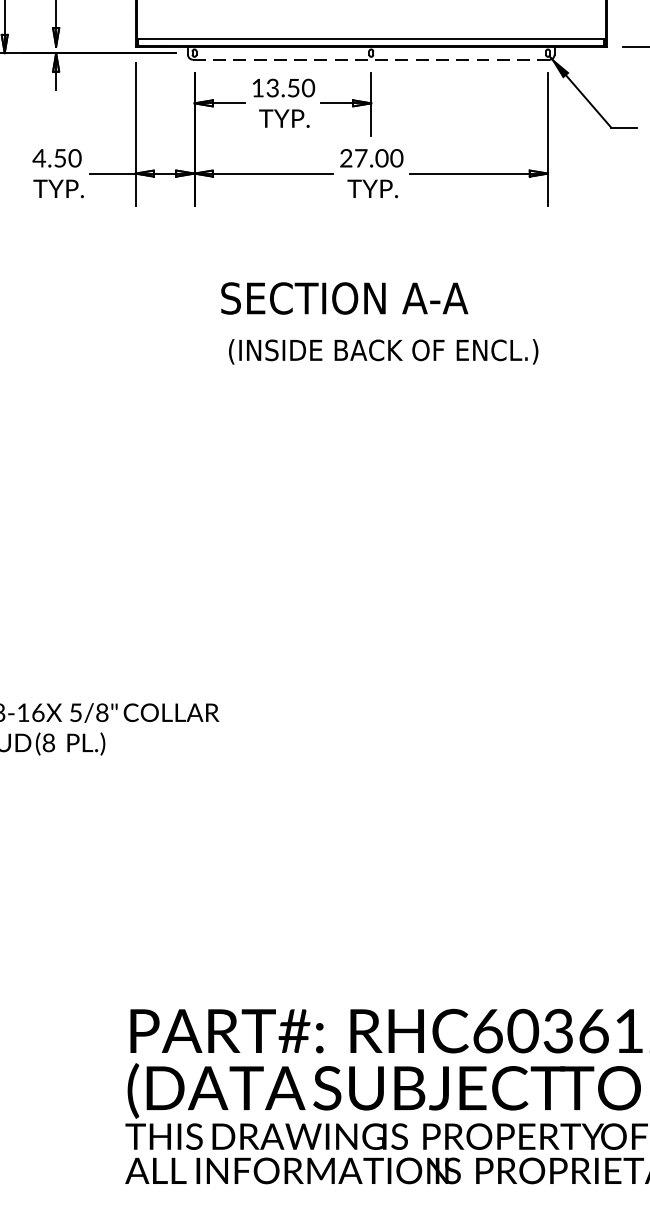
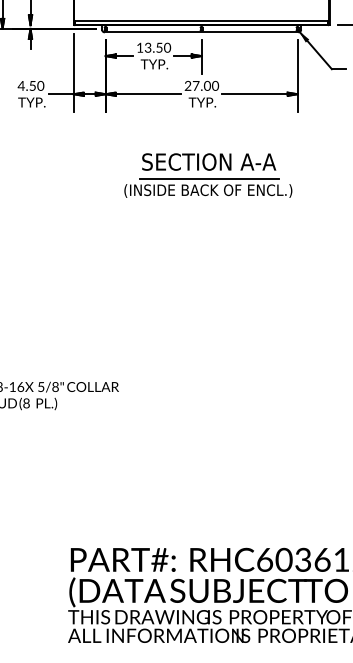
line: (371, 59) -> (201, 32), dashed -> solid
text: (345, 297) -> (209, 161), moved
line: (385, 328) -> (209, 178), added

